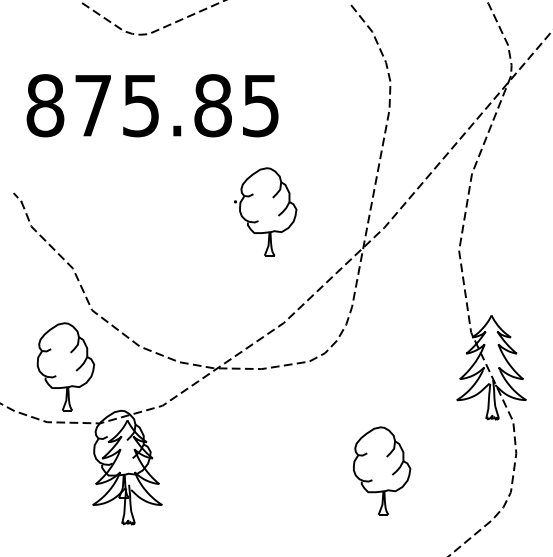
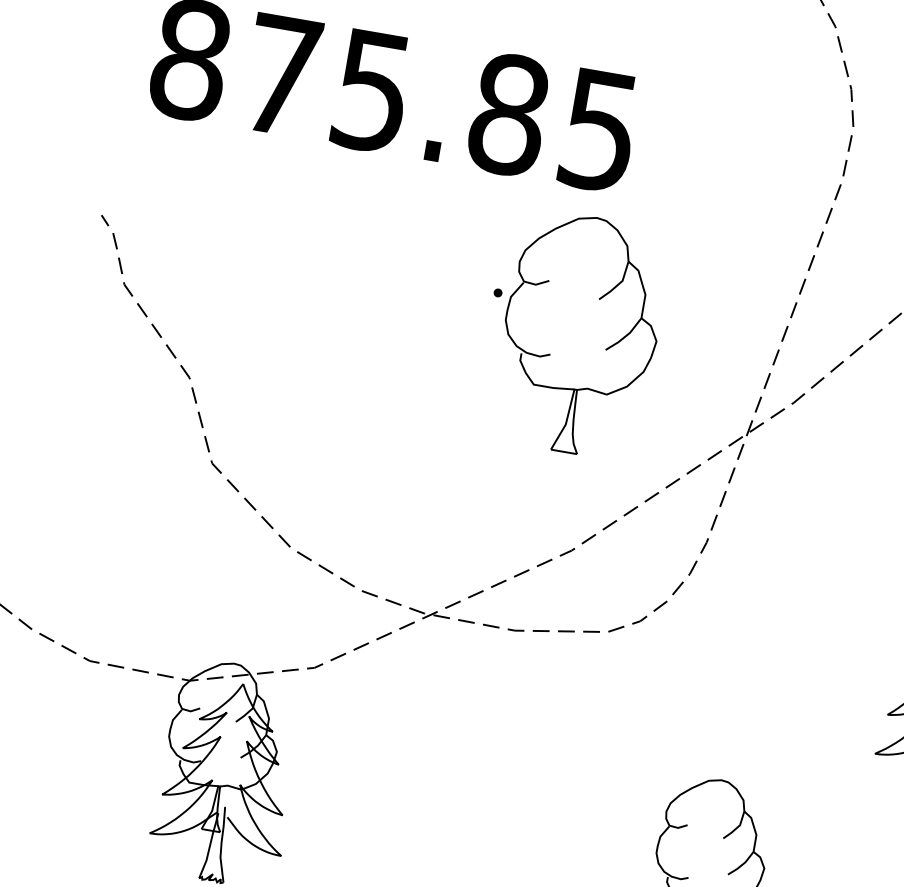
part: (265, 211) -> (573, 332), size x1.4
part: (65, 366) -> (143, 561), removed

